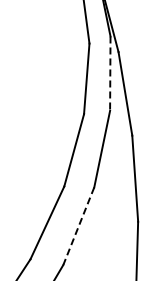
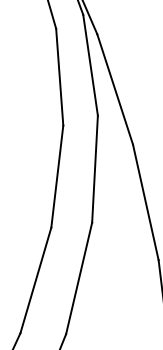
line: (110, 74) -> (91, 66), dashed -> solid
line: (78, 226) -> (78, 278), dashed -> solid

